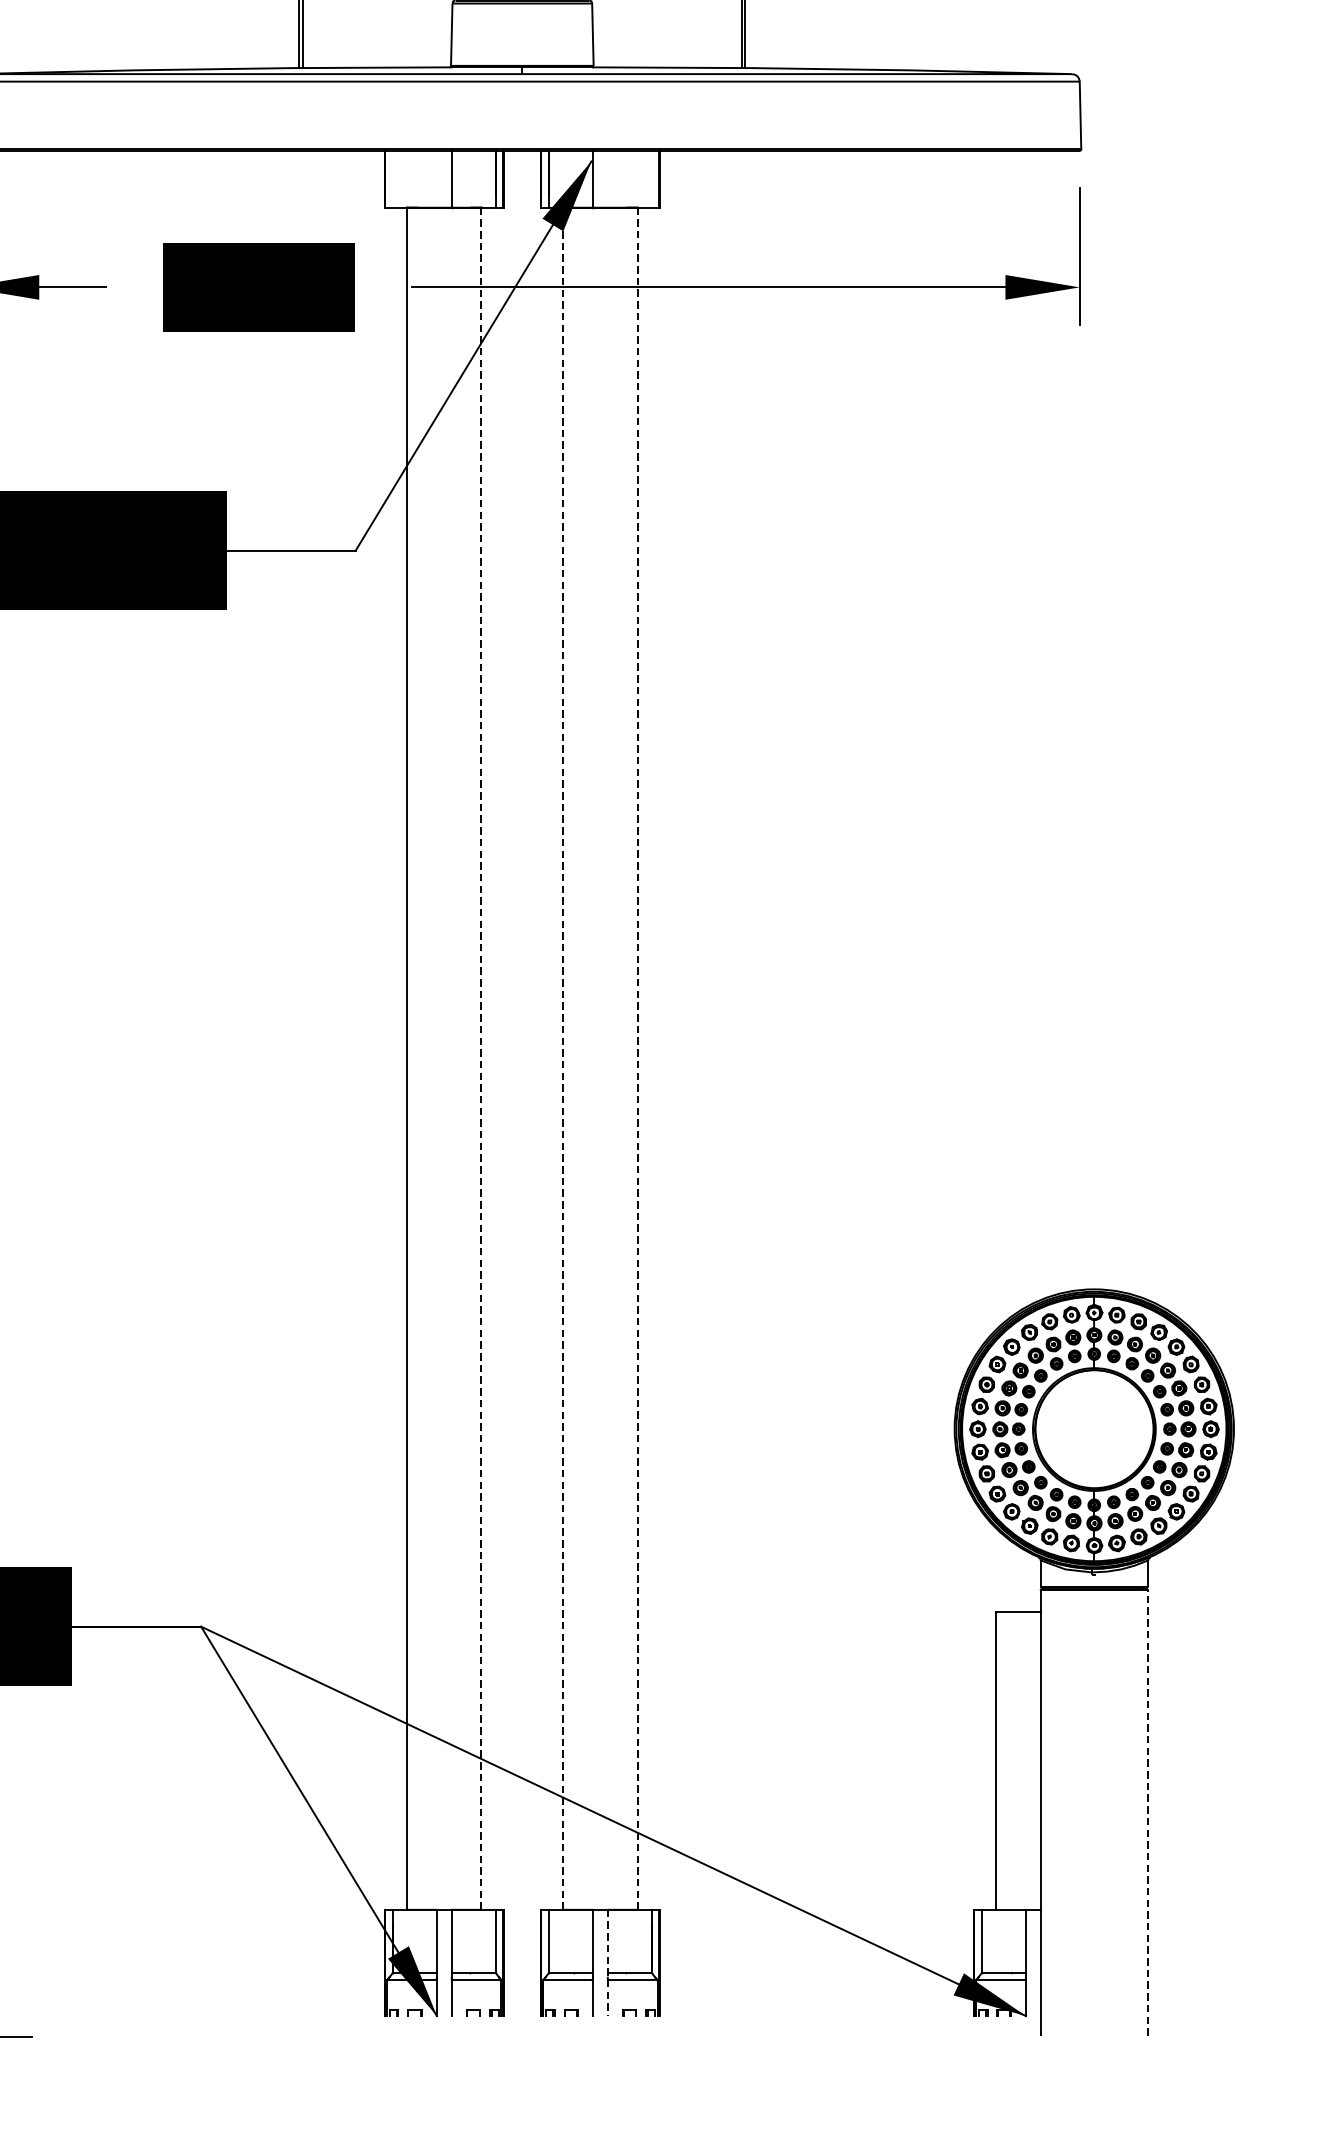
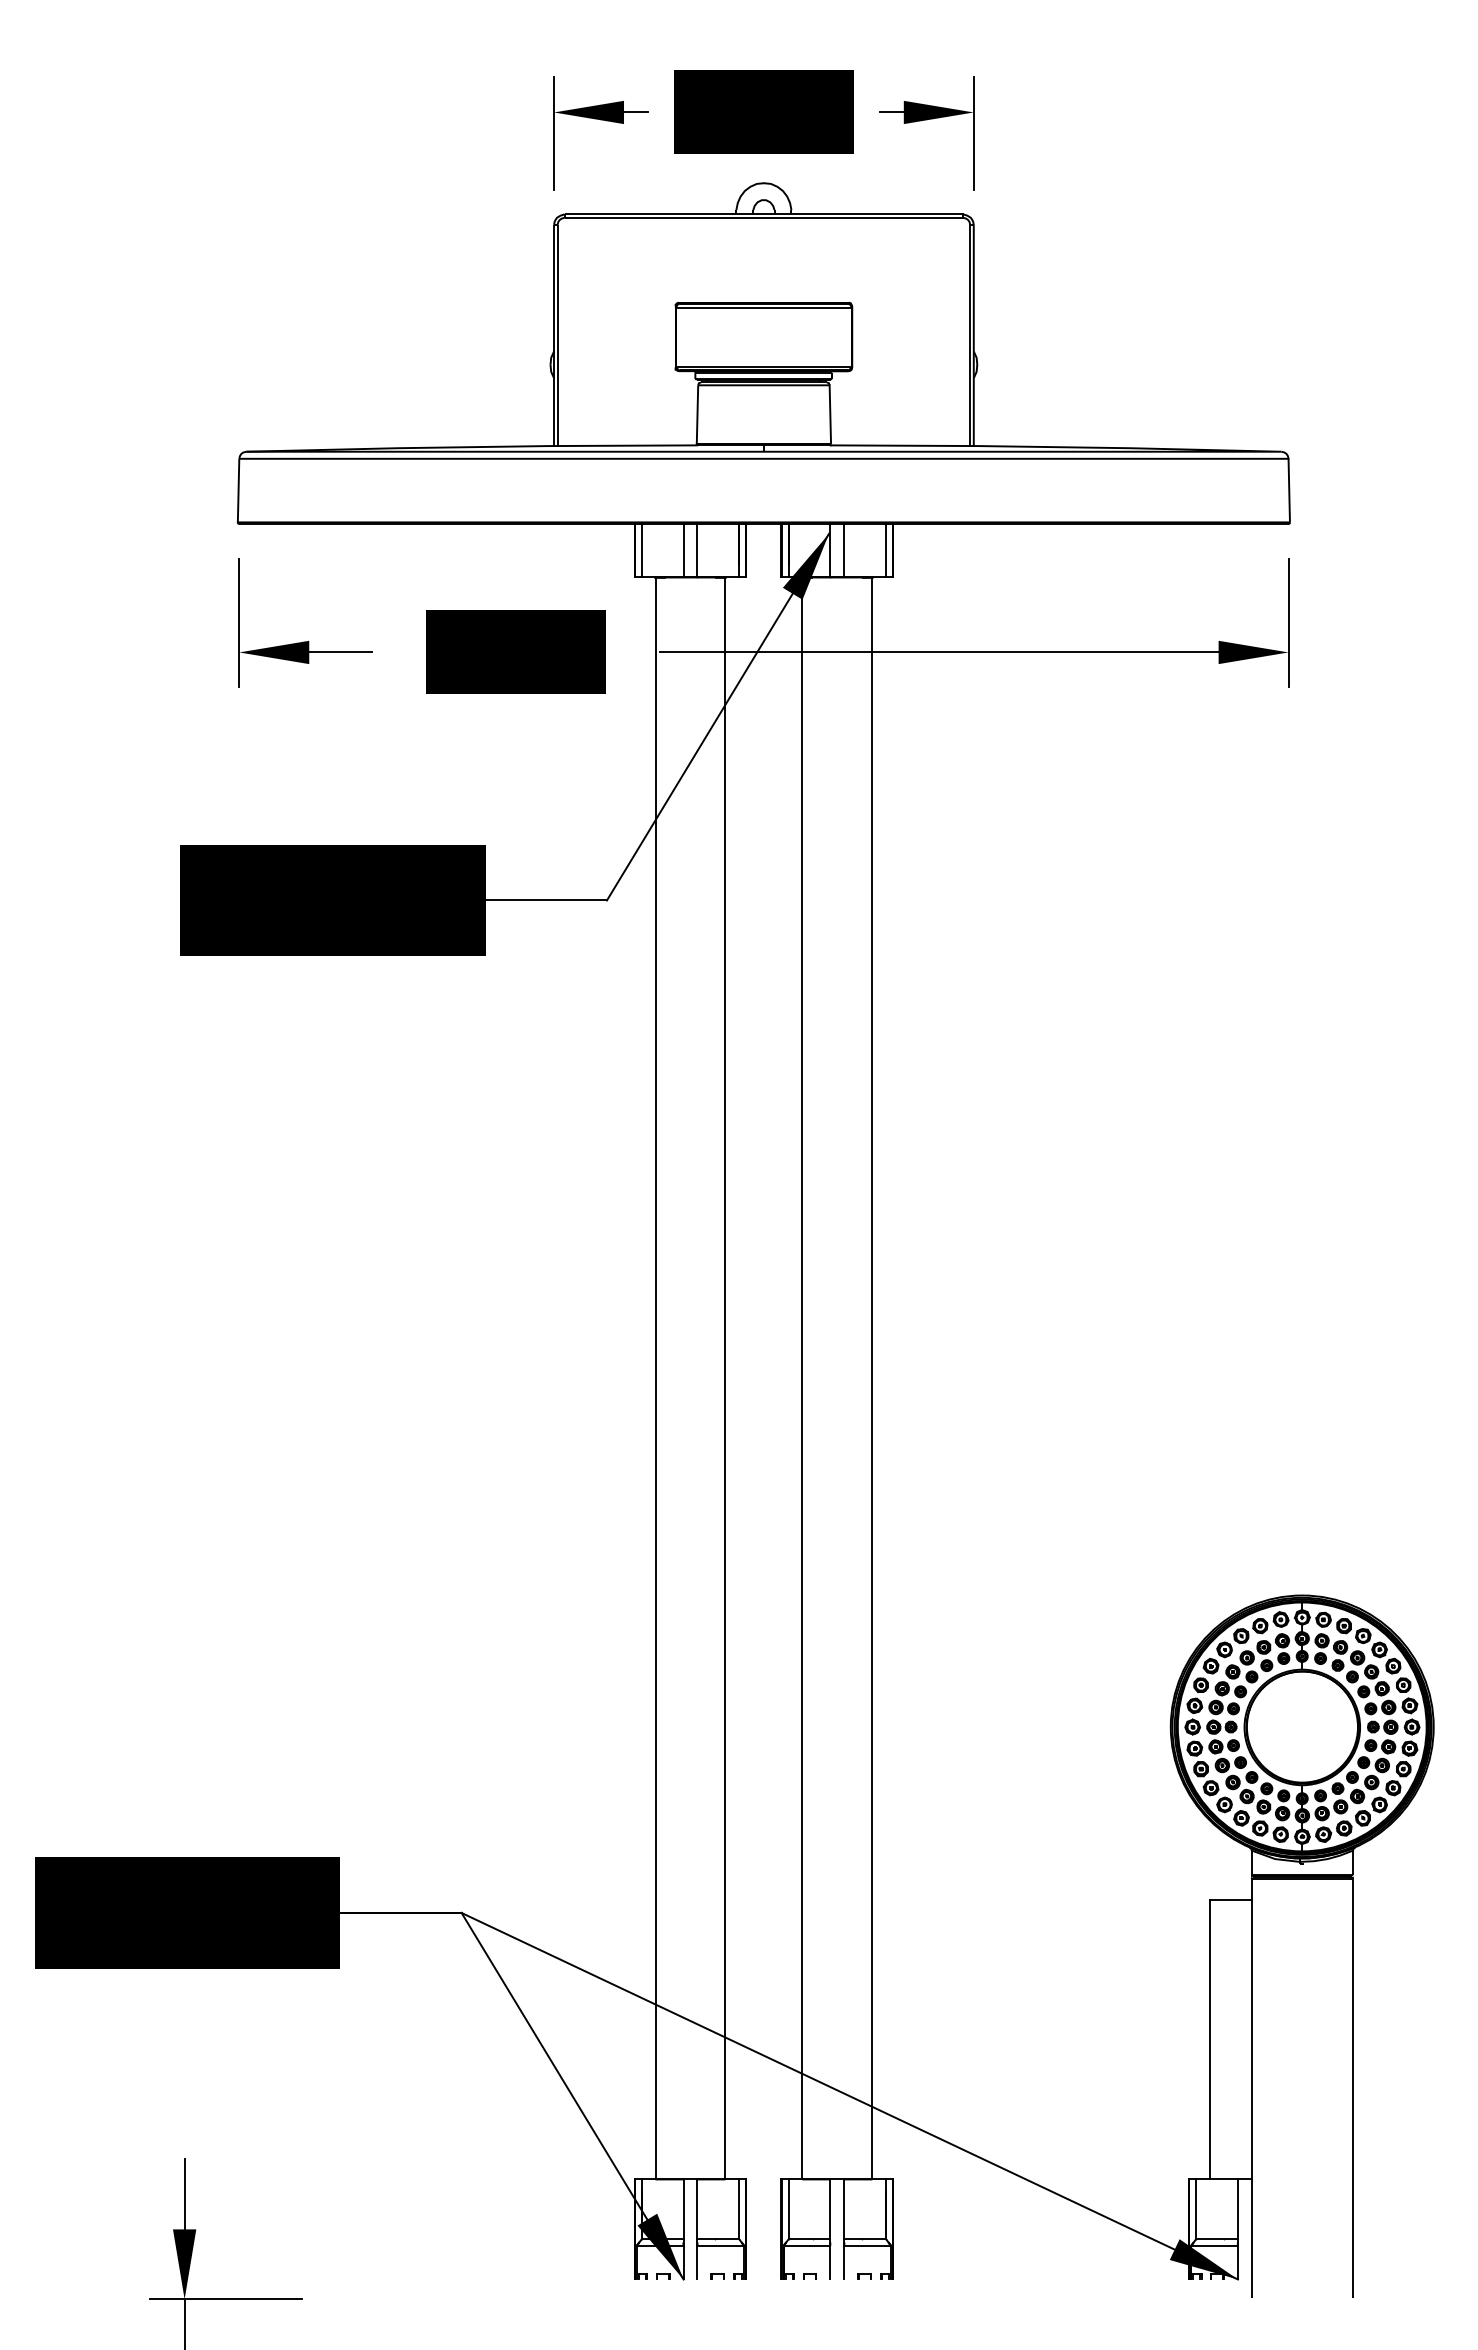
line: (392, 179) -> (641, 550), added
line: (436, 179) -> (683, 550), added
line: (607, 179) -> (844, 550), added
line: (651, 179) -> (885, 550), added
line: (481, 1058) -> (725, 1378), dashed -> solid
line: (563, 1058) -> (802, 1378), dashed -> solid
line: (637, 1058) -> (872, 1378), dashed -> solid
line: (1148, 1812) -> (1353, 2087), dashed -> solid
line: (607, 1962) -> (844, 2229), dashed -> solid

